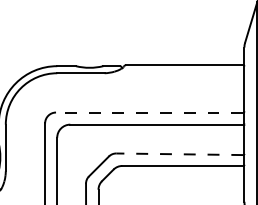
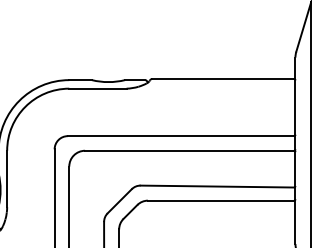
line: (149, 112) -> (180, 136), dashed -> solid
line: (179, 154) -> (217, 186), dashed -> solid

